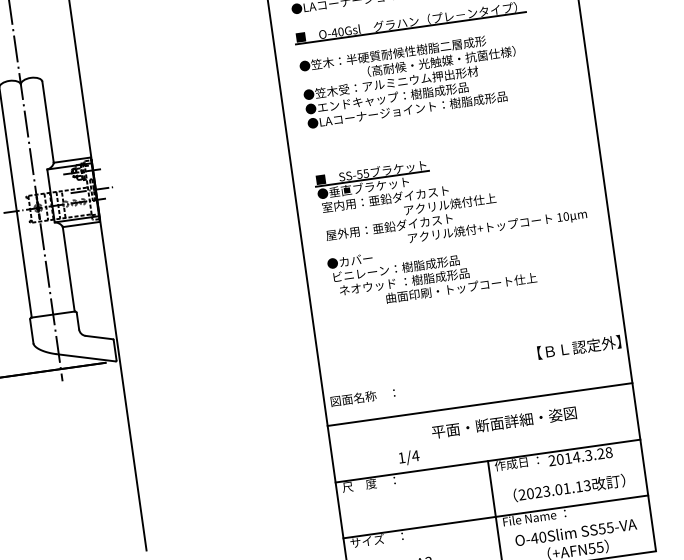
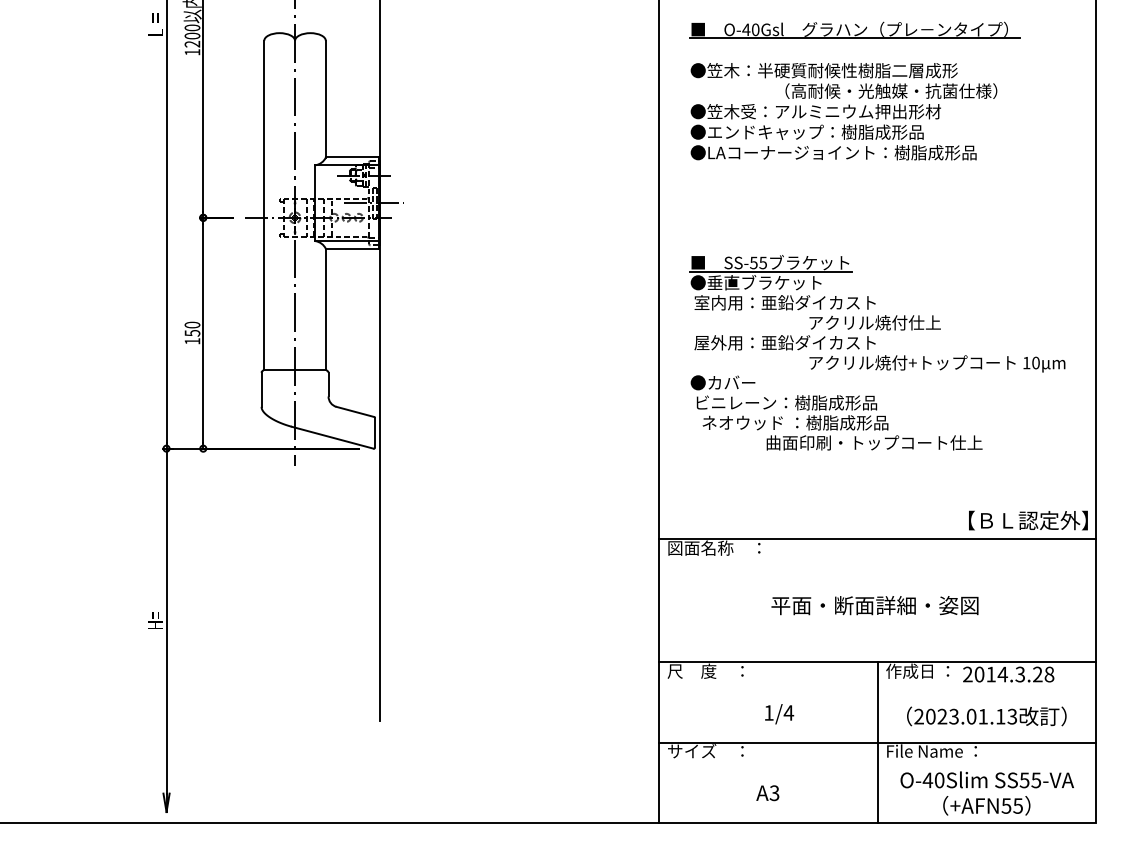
part: (454, 224) -> (877, 352), moved
line: (480, 404) -> (877, 539), moved
text: (503, 422) -> (874, 605), moved
text: (409, 457) -> (779, 714), moved

